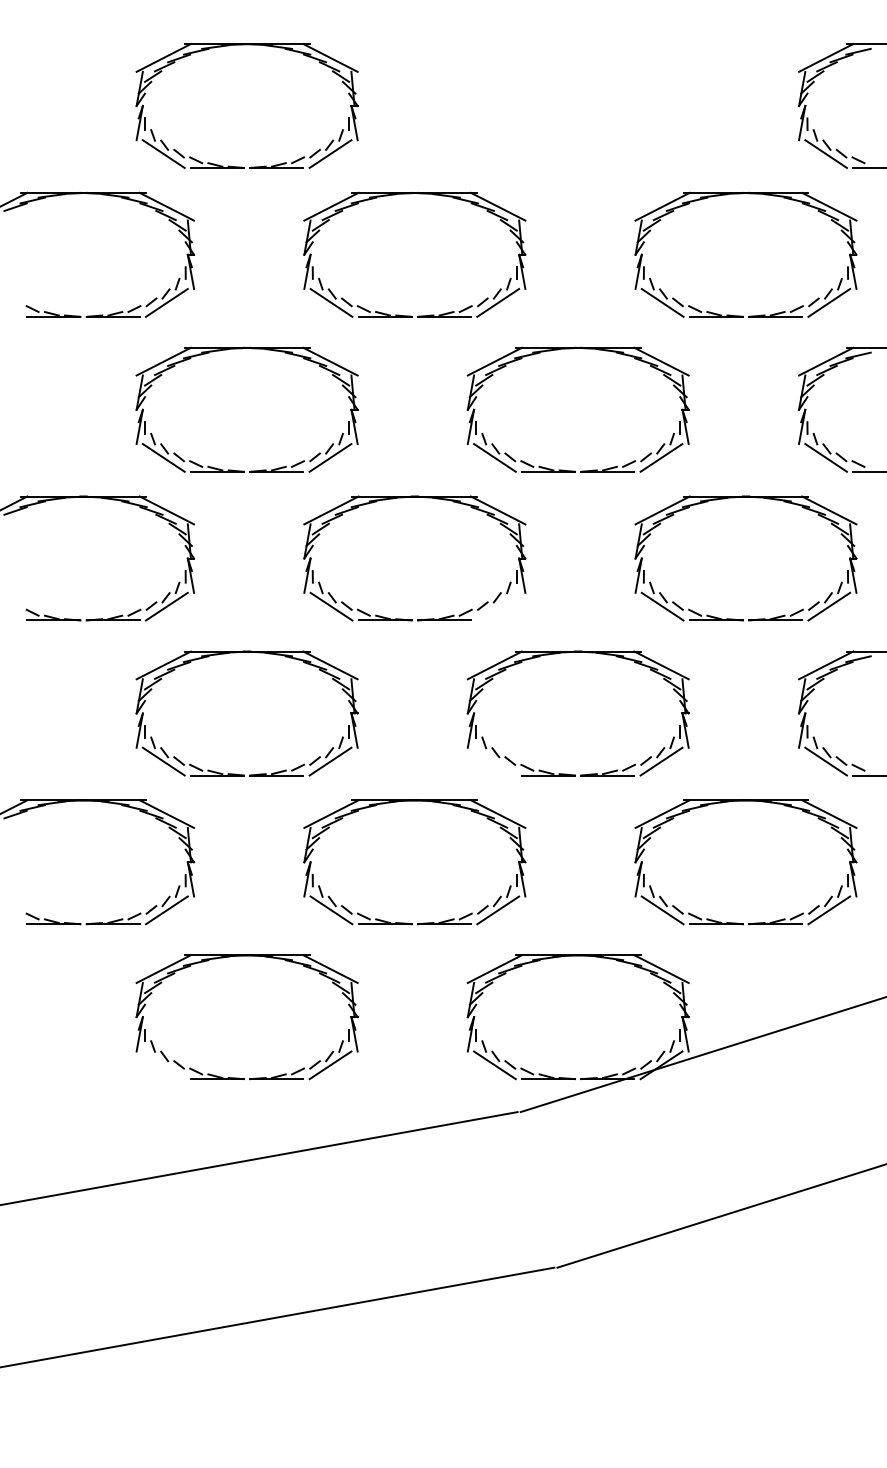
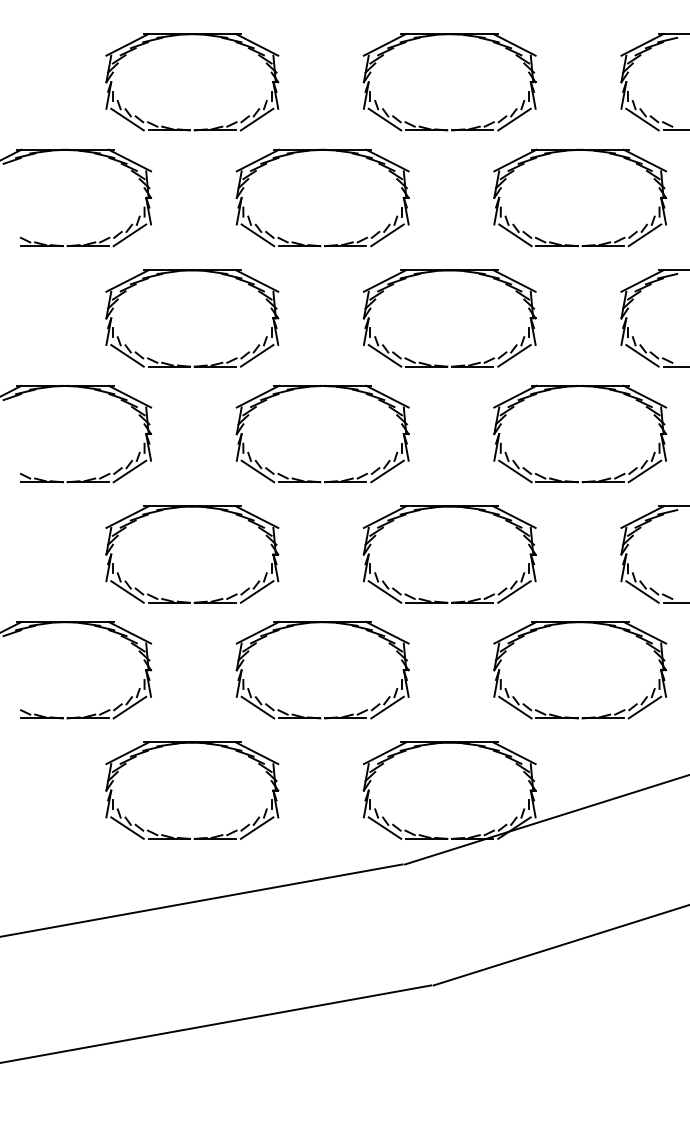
part: (577, 45) -> (449, 35), added
line: (498, 606) -> (387, 471), added
line: (494, 761) -> (384, 591), added
line: (163, 1065) -> (127, 828), added

